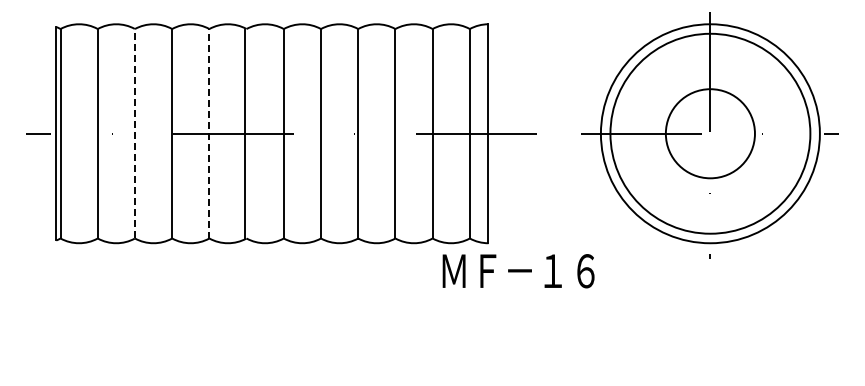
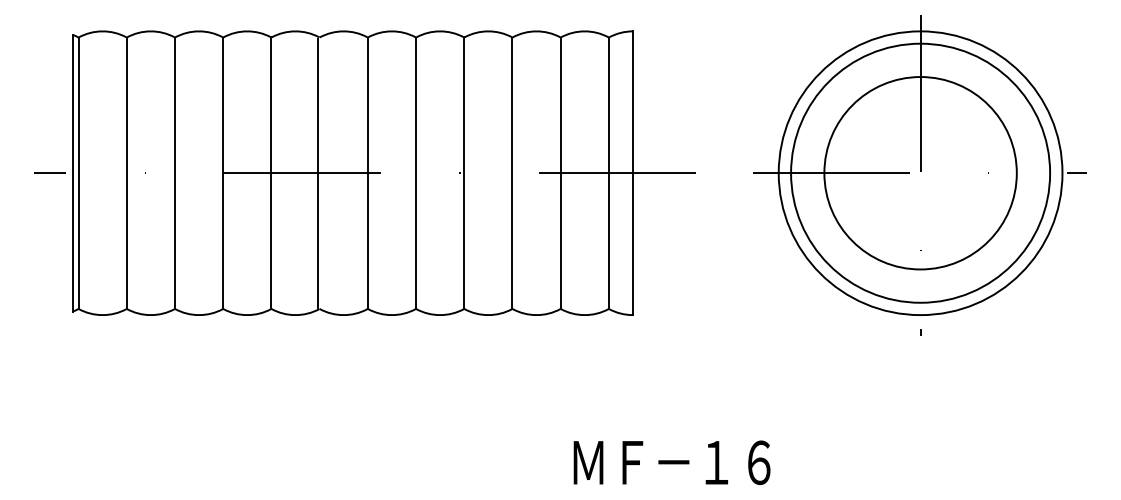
line: (134, 133) -> (174, 172), dashed -> solid
line: (209, 133) -> (271, 172), dashed -> solid
circle: (710, 133) -> (920, 172), size x1.67
text: (518, 271) -> (671, 463), moved

